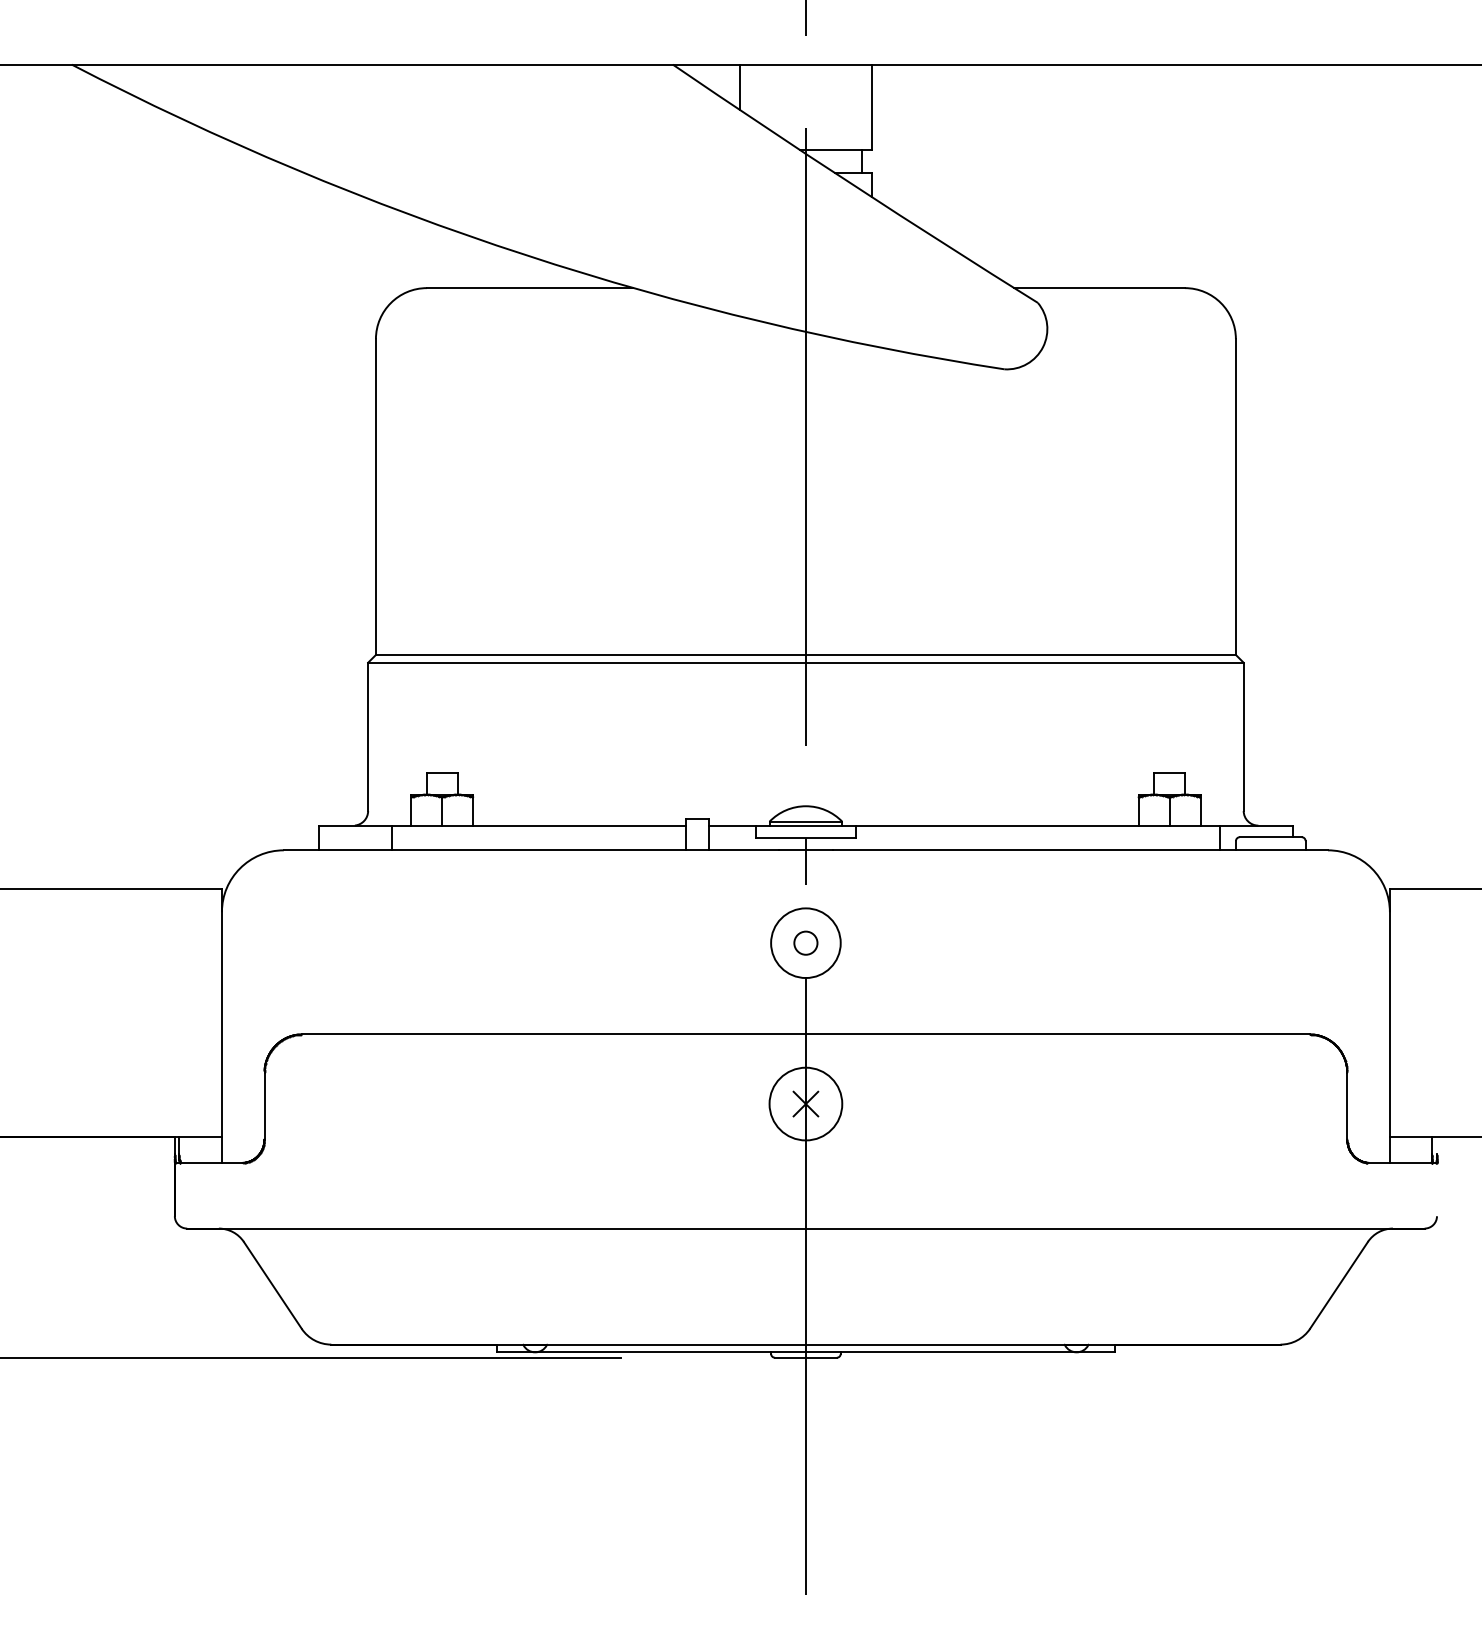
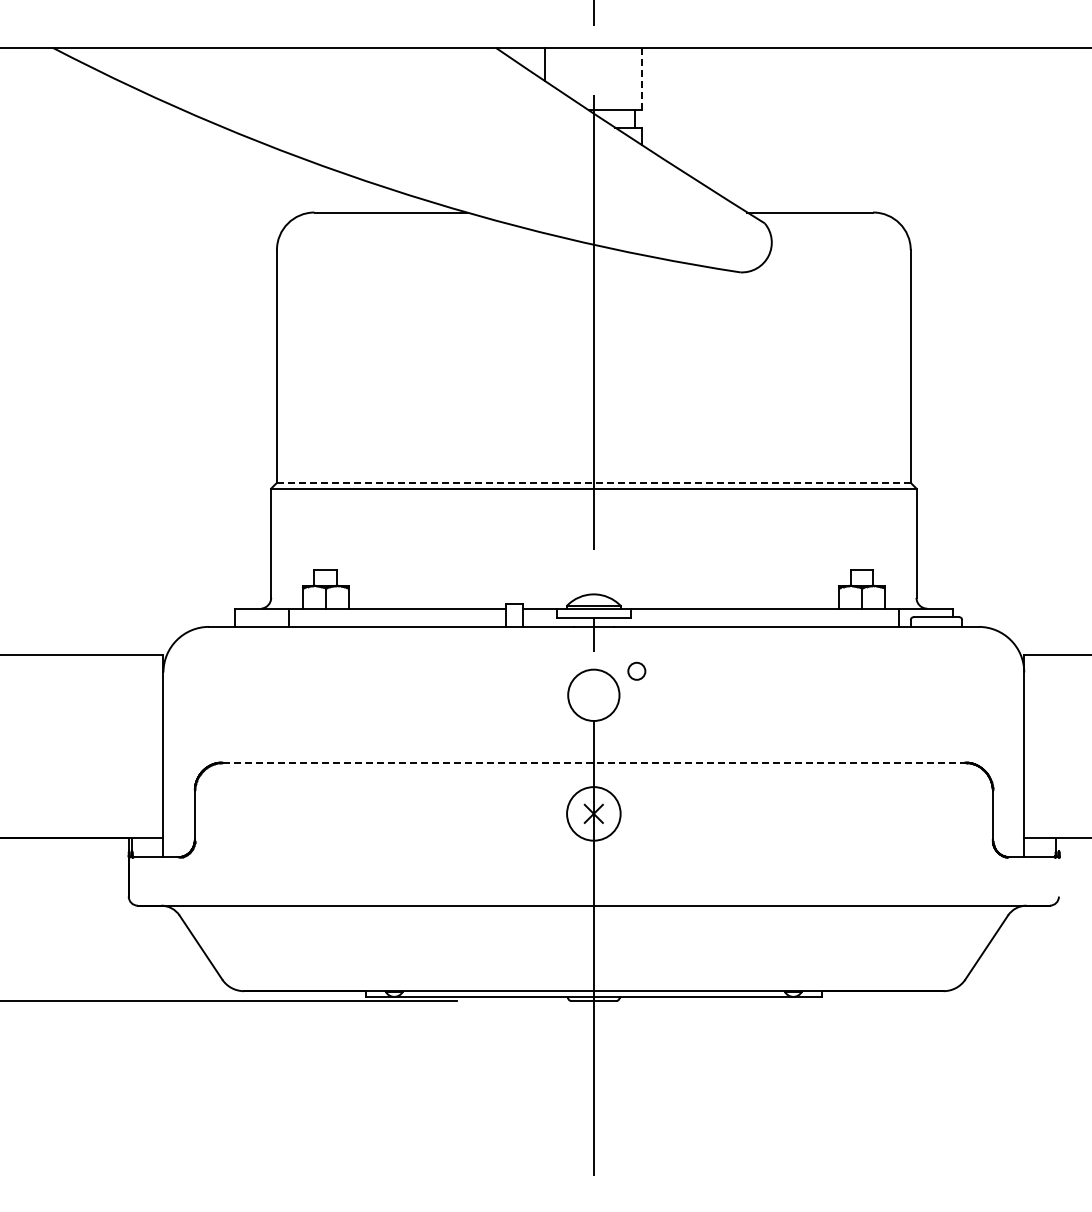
line: (871, 106) -> (642, 78), solid -> dashed
line: (805, 654) -> (593, 482), solid -> dashed
circle: (805, 942) -> (636, 670), moved
line: (806, 1034) -> (594, 762), solid -> dashed

